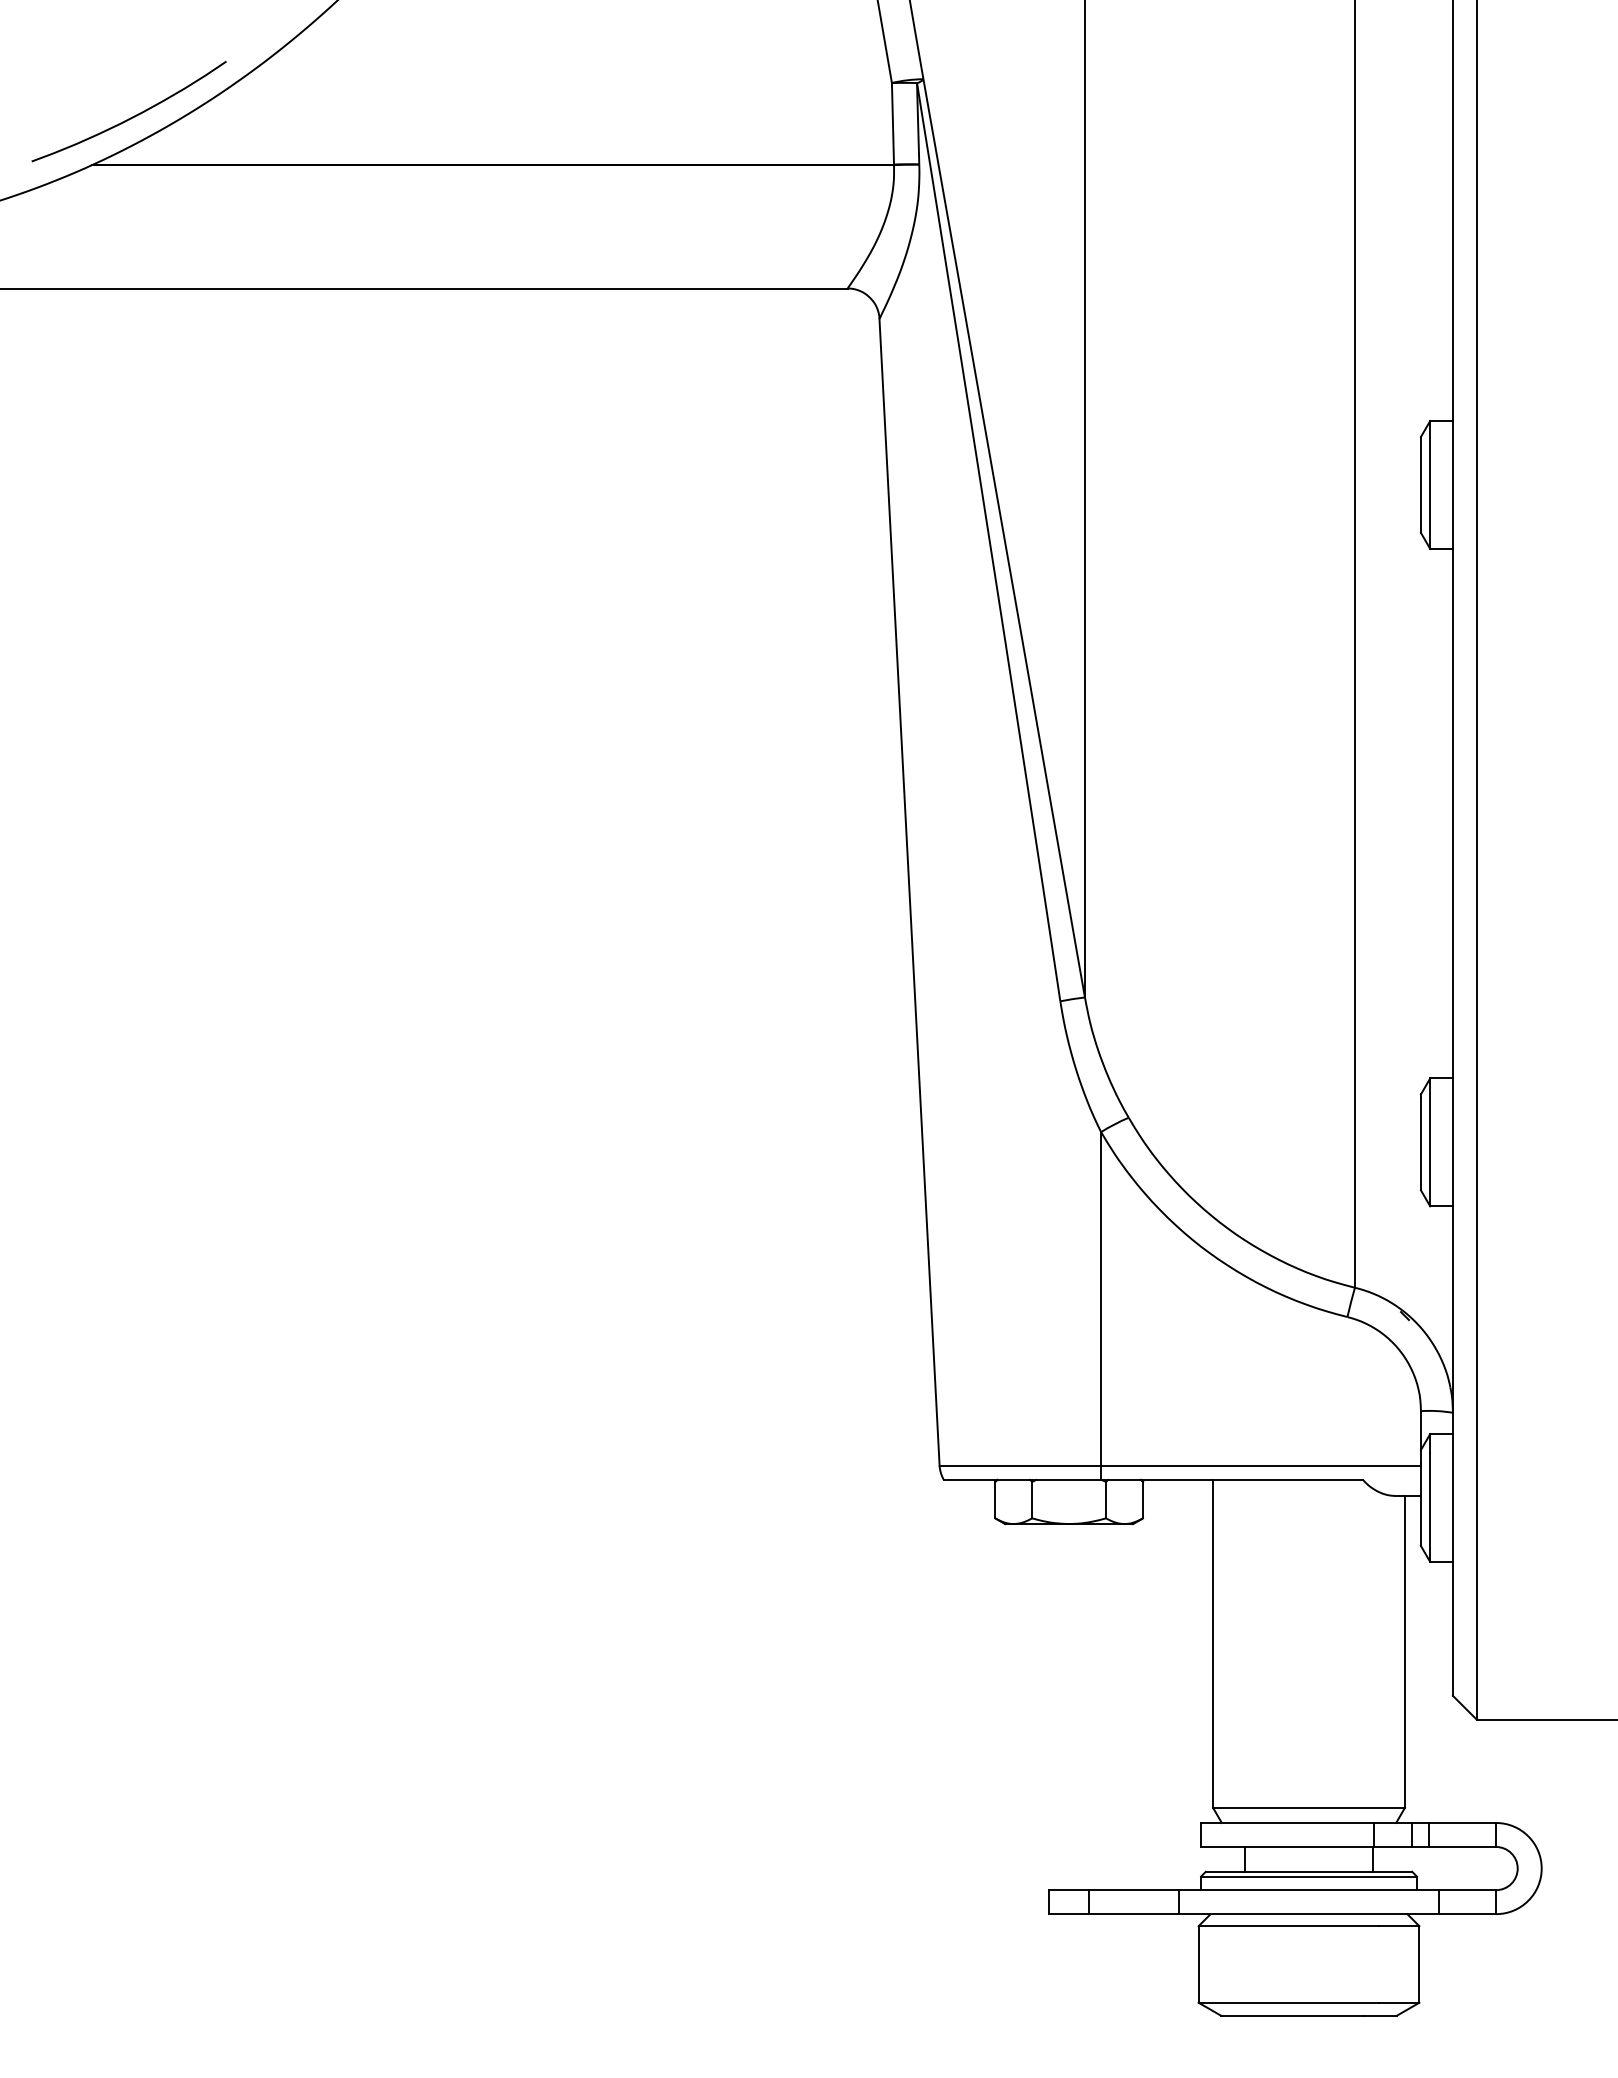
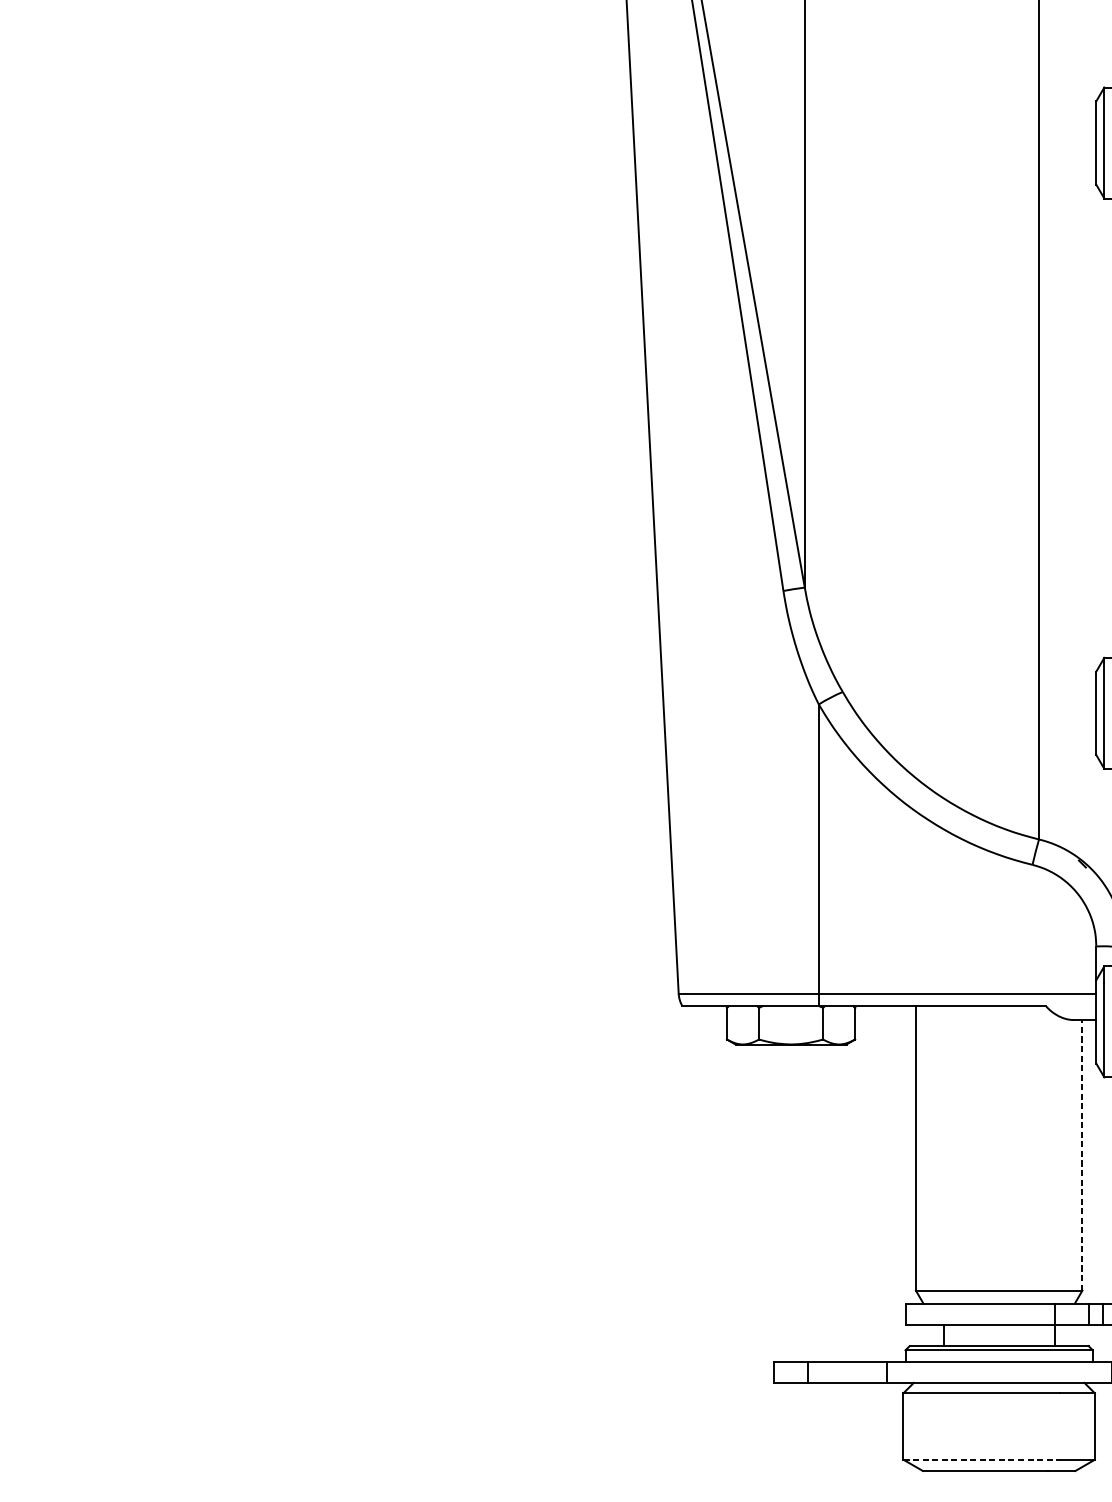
line: (1404, 1651) -> (1081, 1155), solid -> dashed
line: (1289, 2002) -> (982, 1459), solid -> dashed

